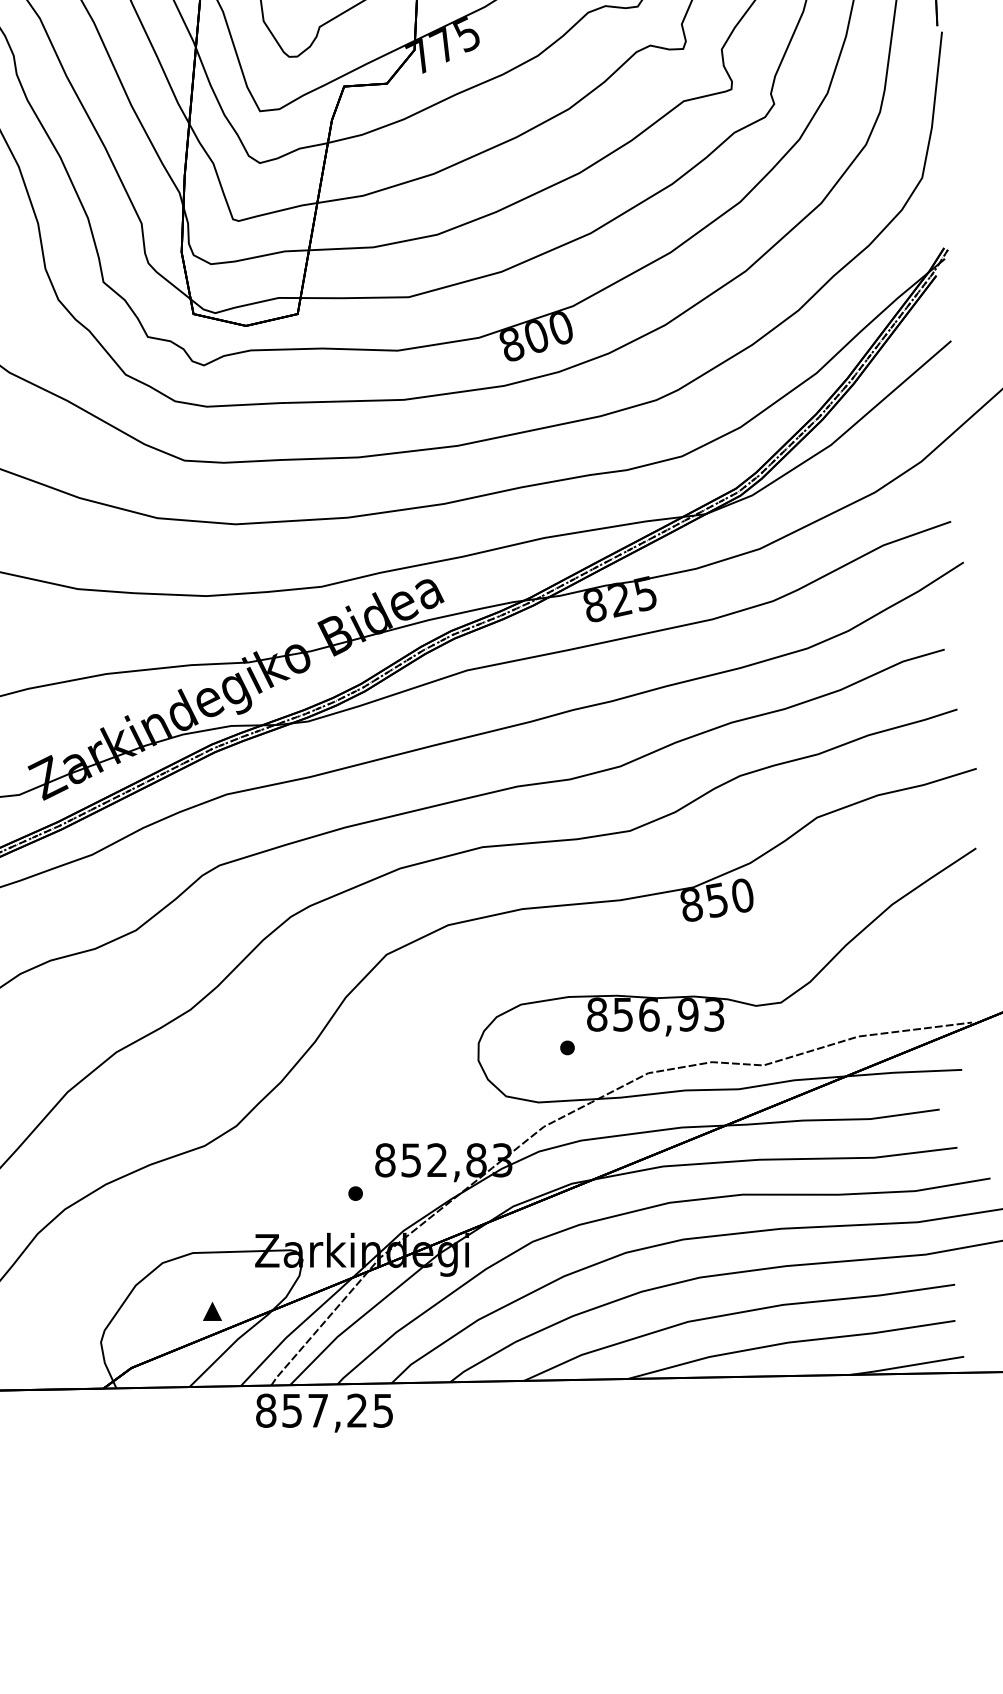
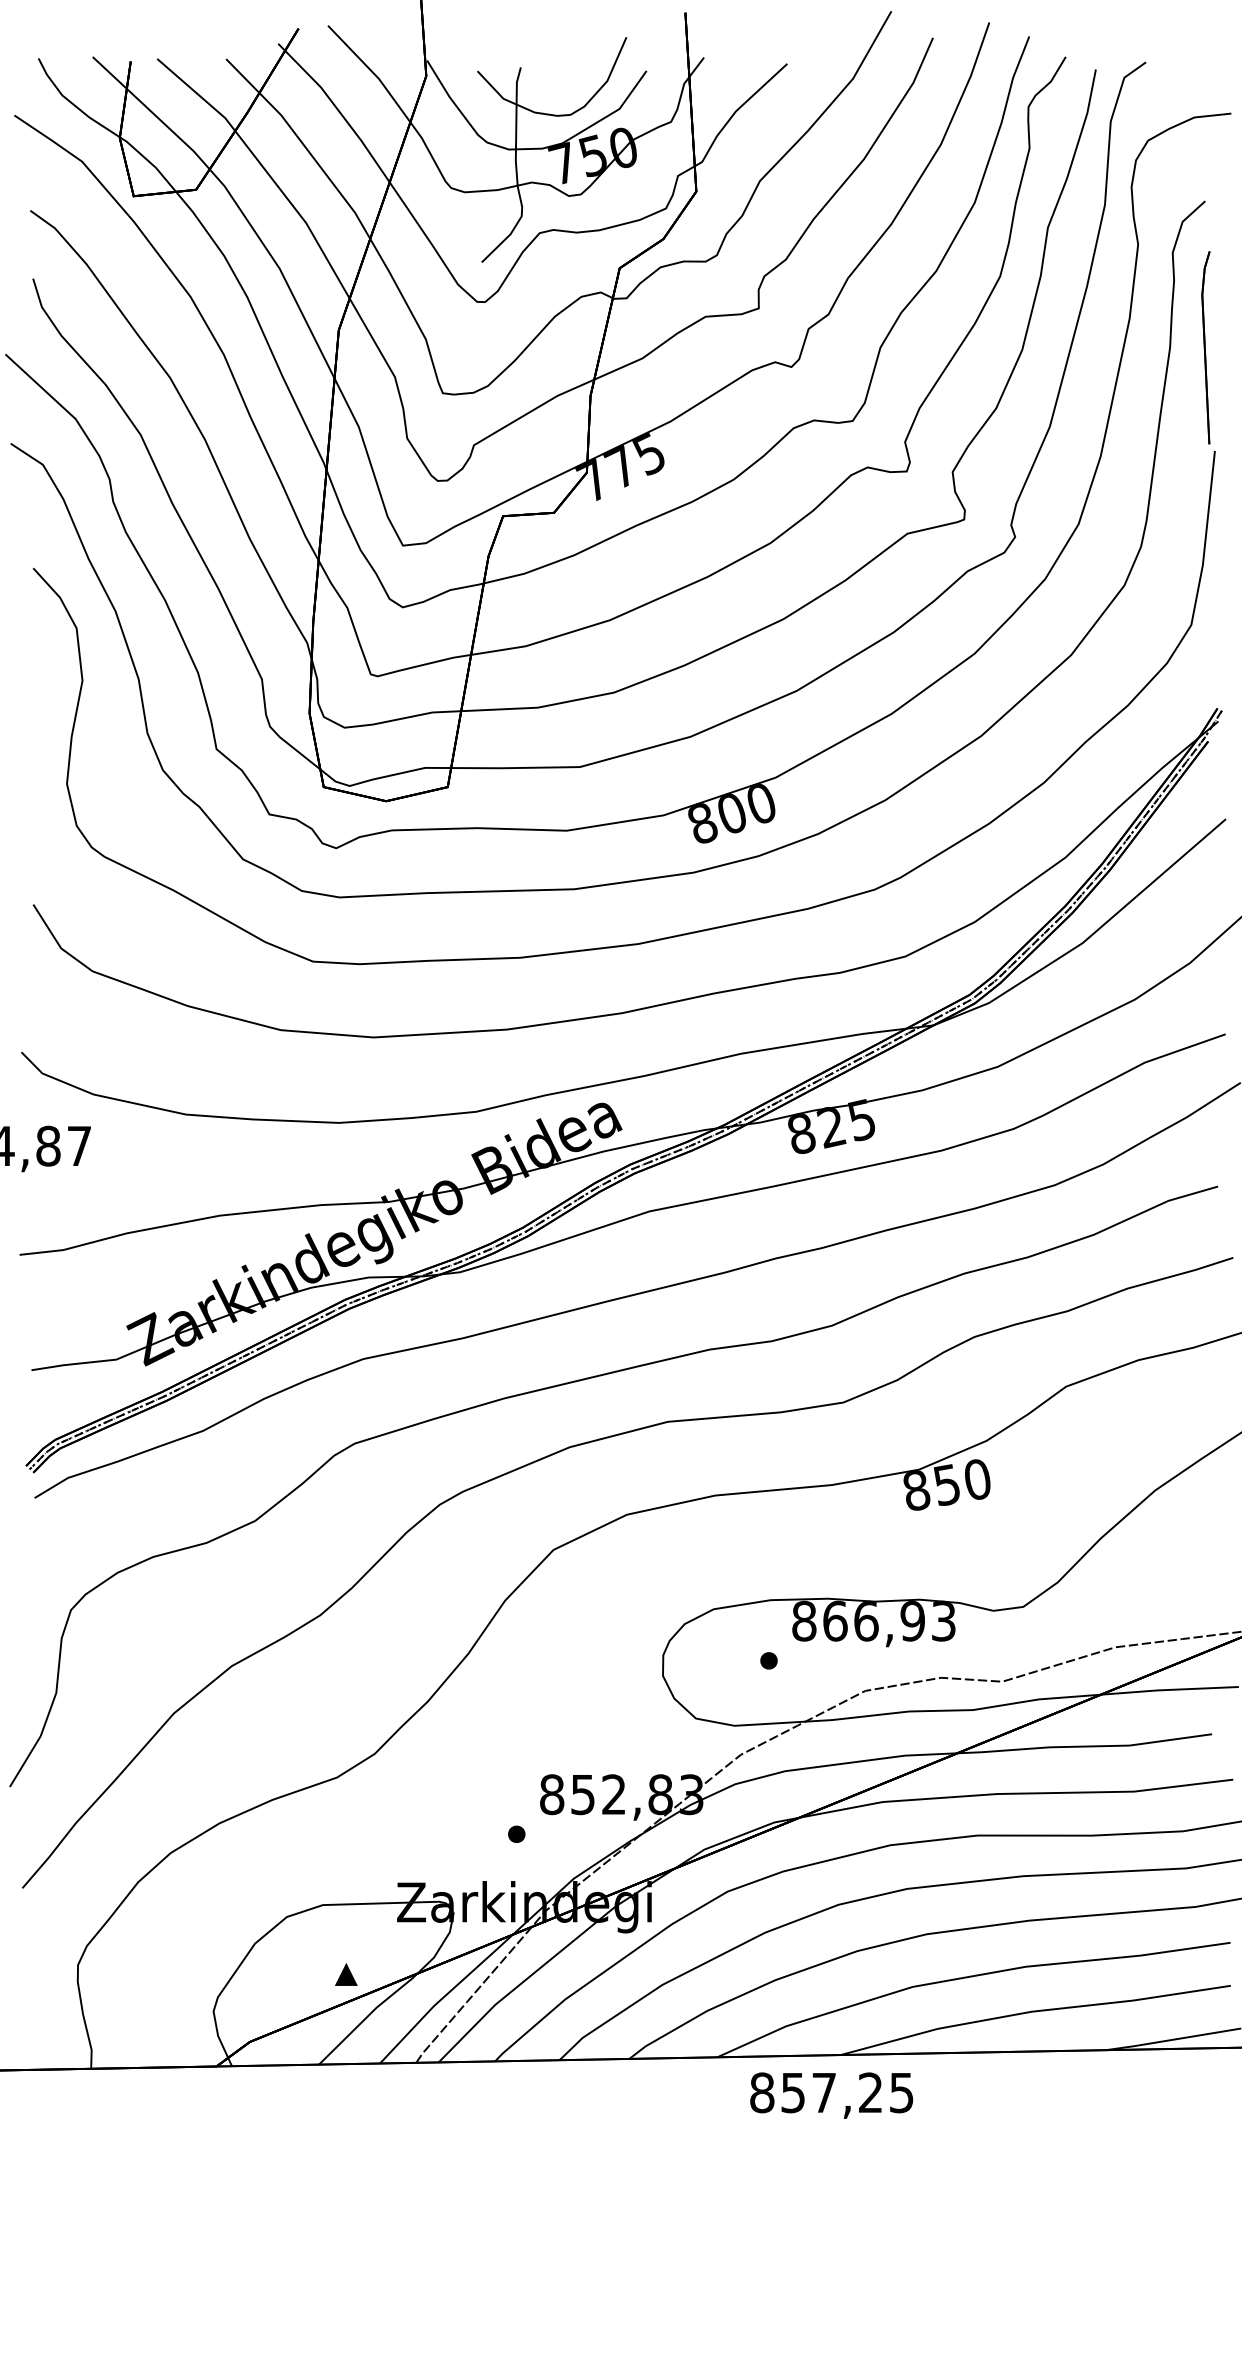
text: (623, 1014) -> (835, 1620), 856,93 -> 866,93
text: (324, 1412) -> (831, 2095), moved

